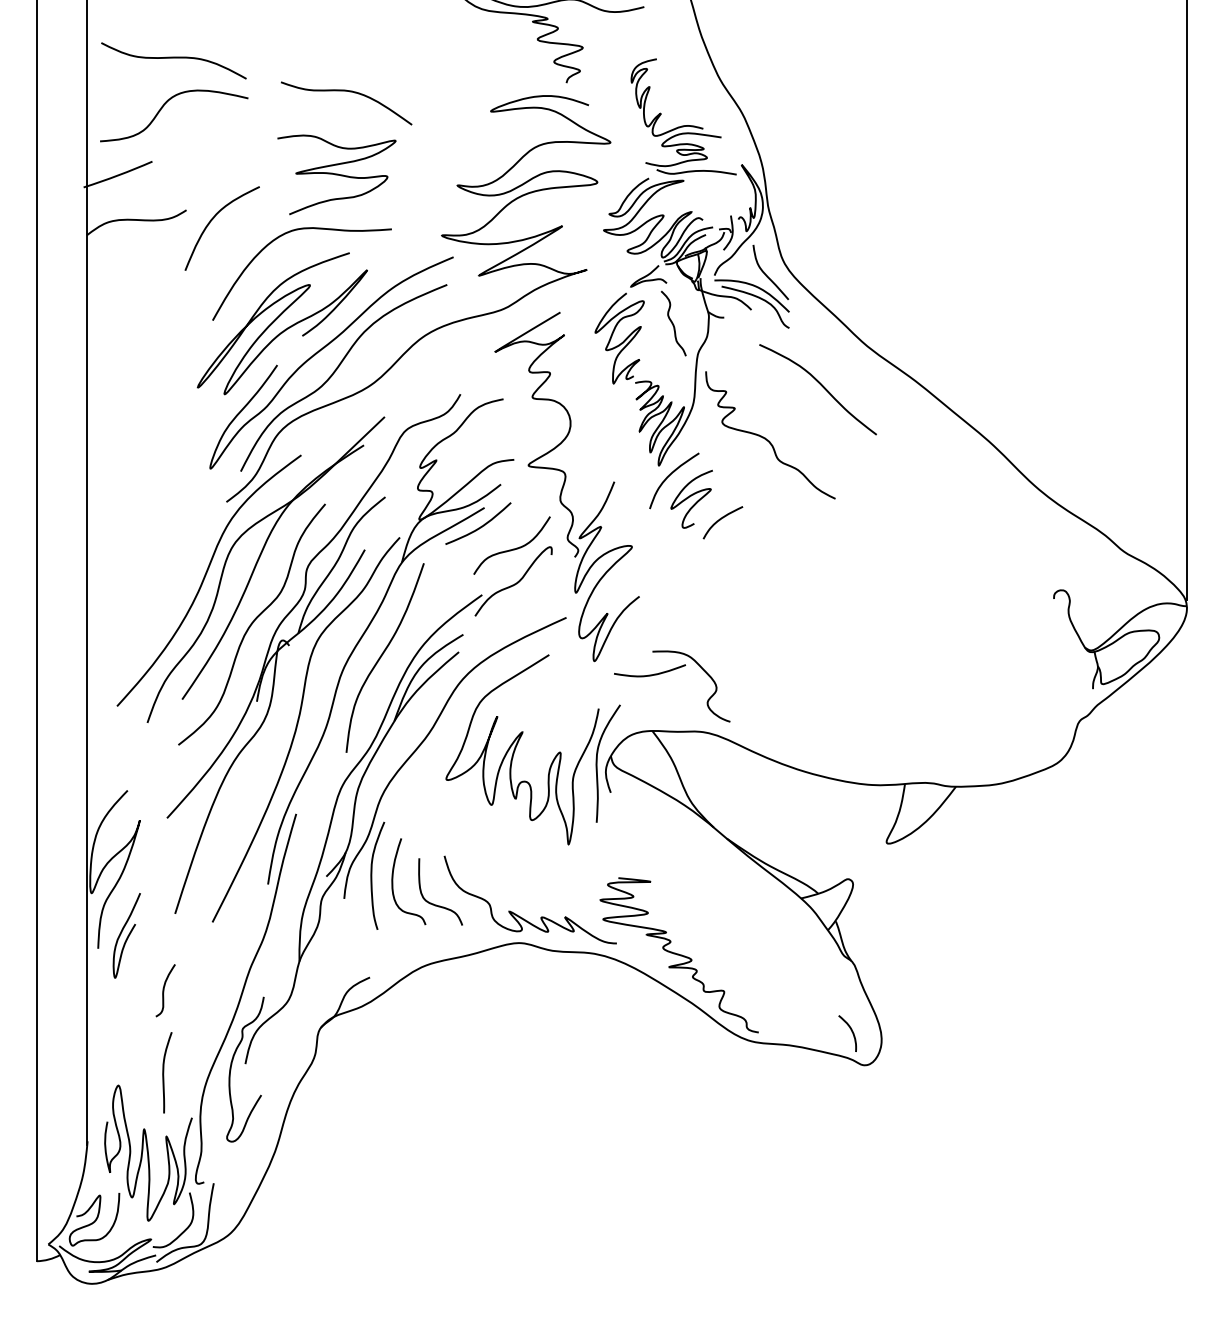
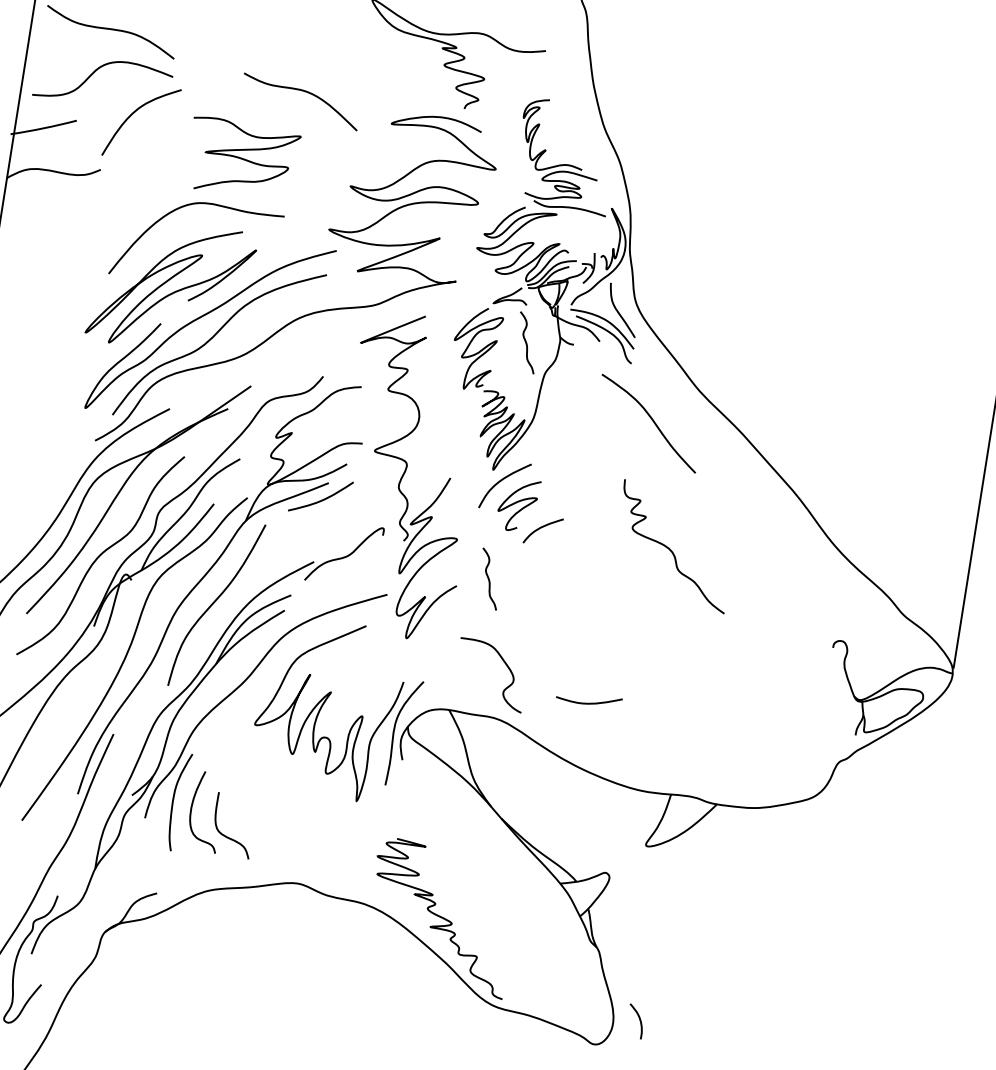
curve: (349, 92) -> (304, 92), moved
curve: (213, 219) -> (134, 113), moved
curve: (766, 438) -> (670, 548), moved
curve: (513, 548) -> (349, 524), removed
curve: (673, 583) -> (489, 579), added
curve: (649, 674) -> (588, 702), moved
curve: (519, 915) -> (301, 858), removed
curve: (851, 1032) -> (639, 1020), moved

